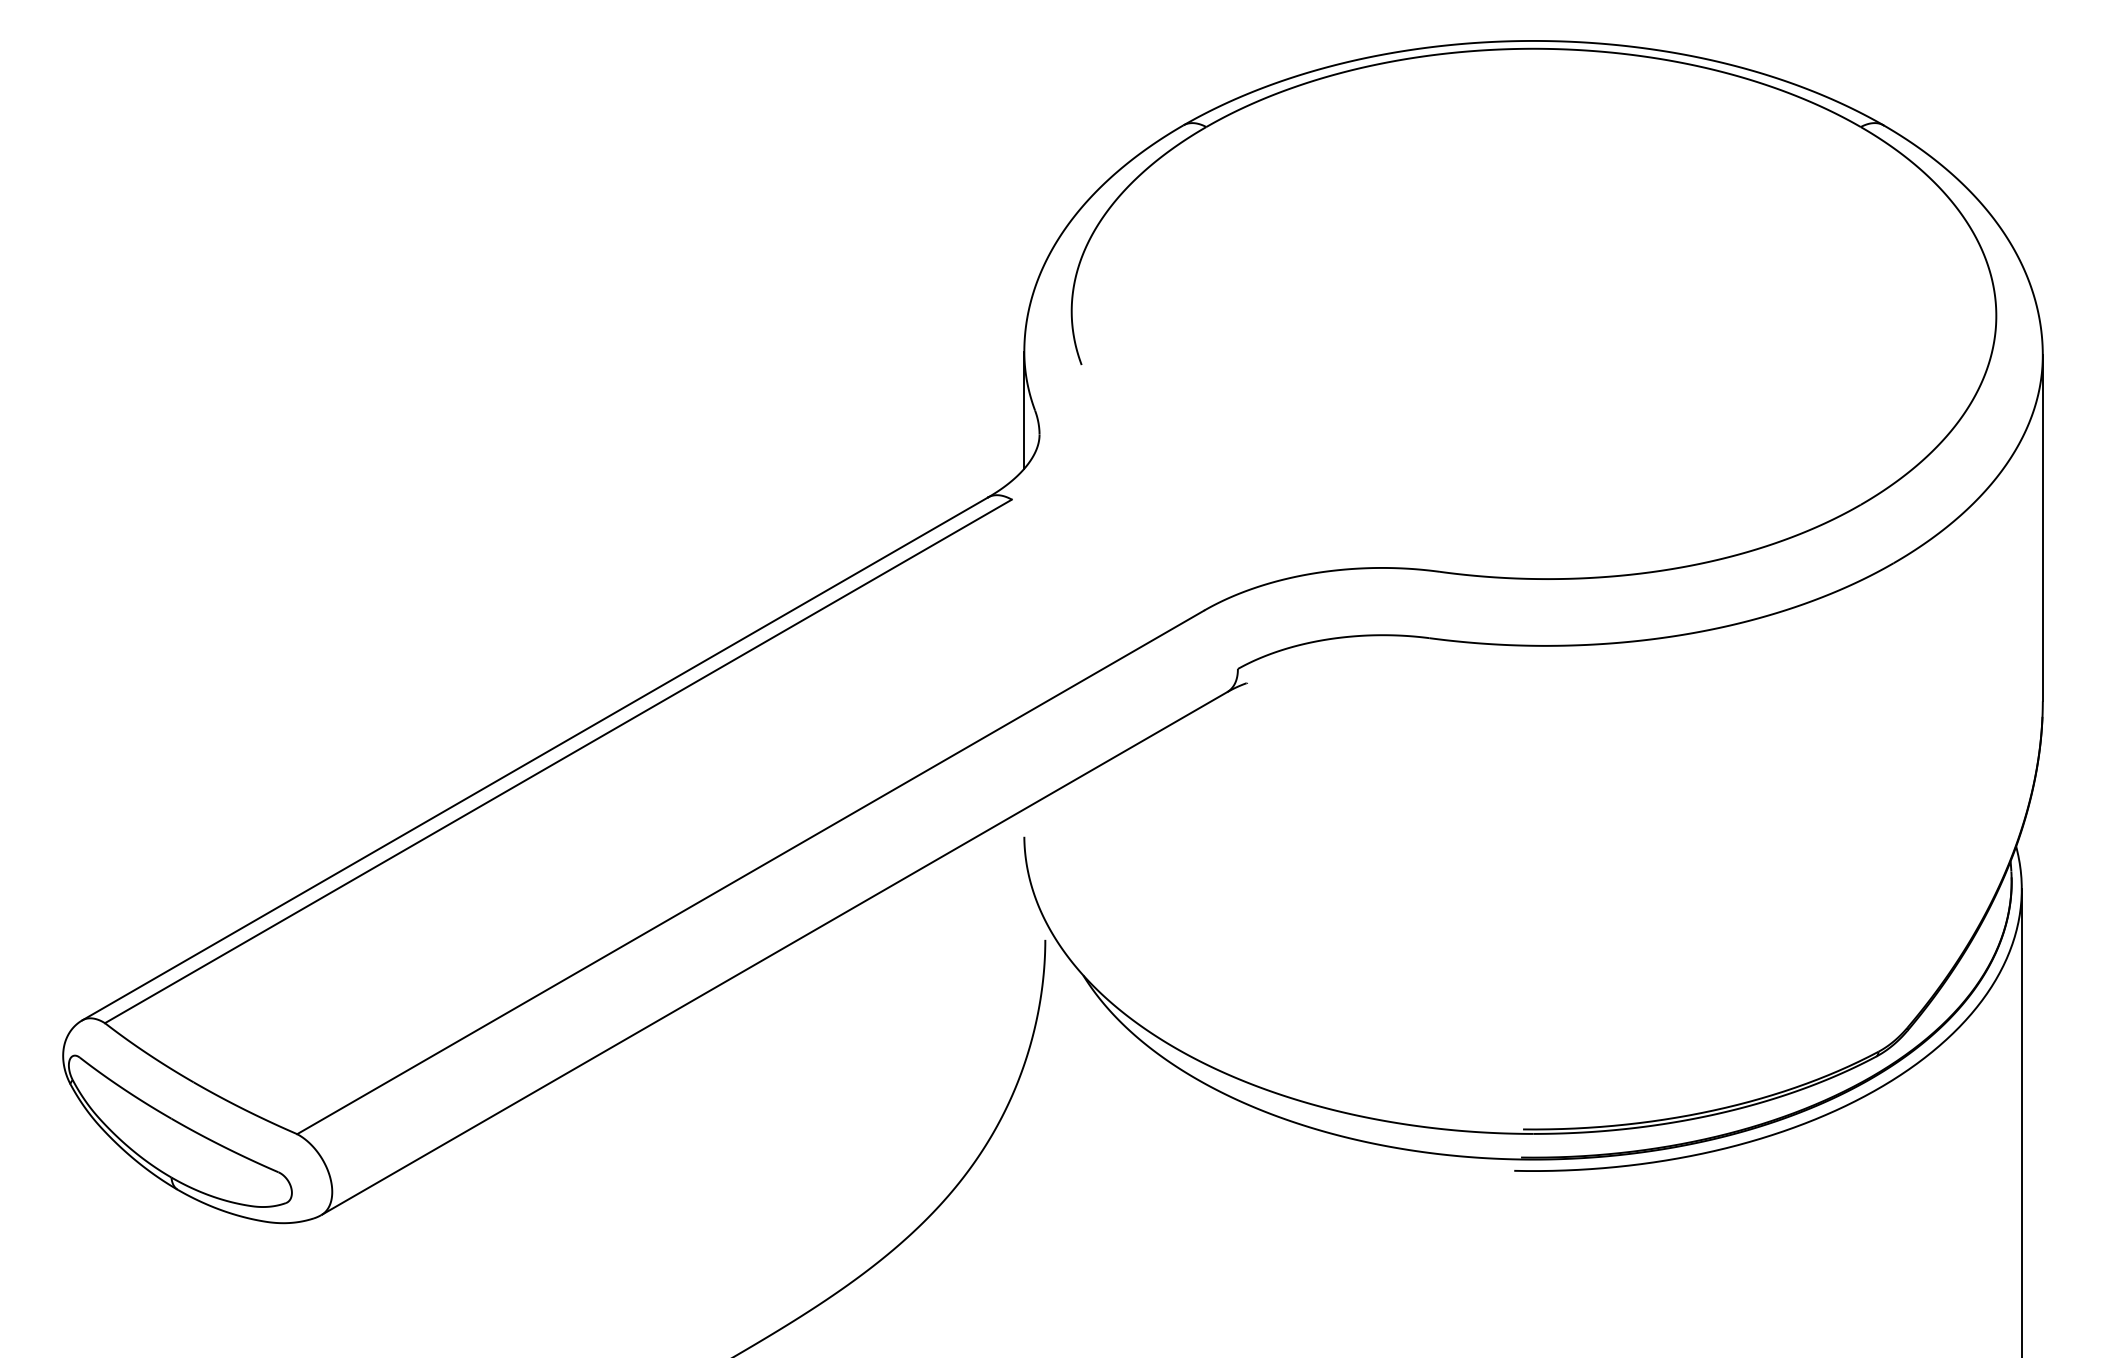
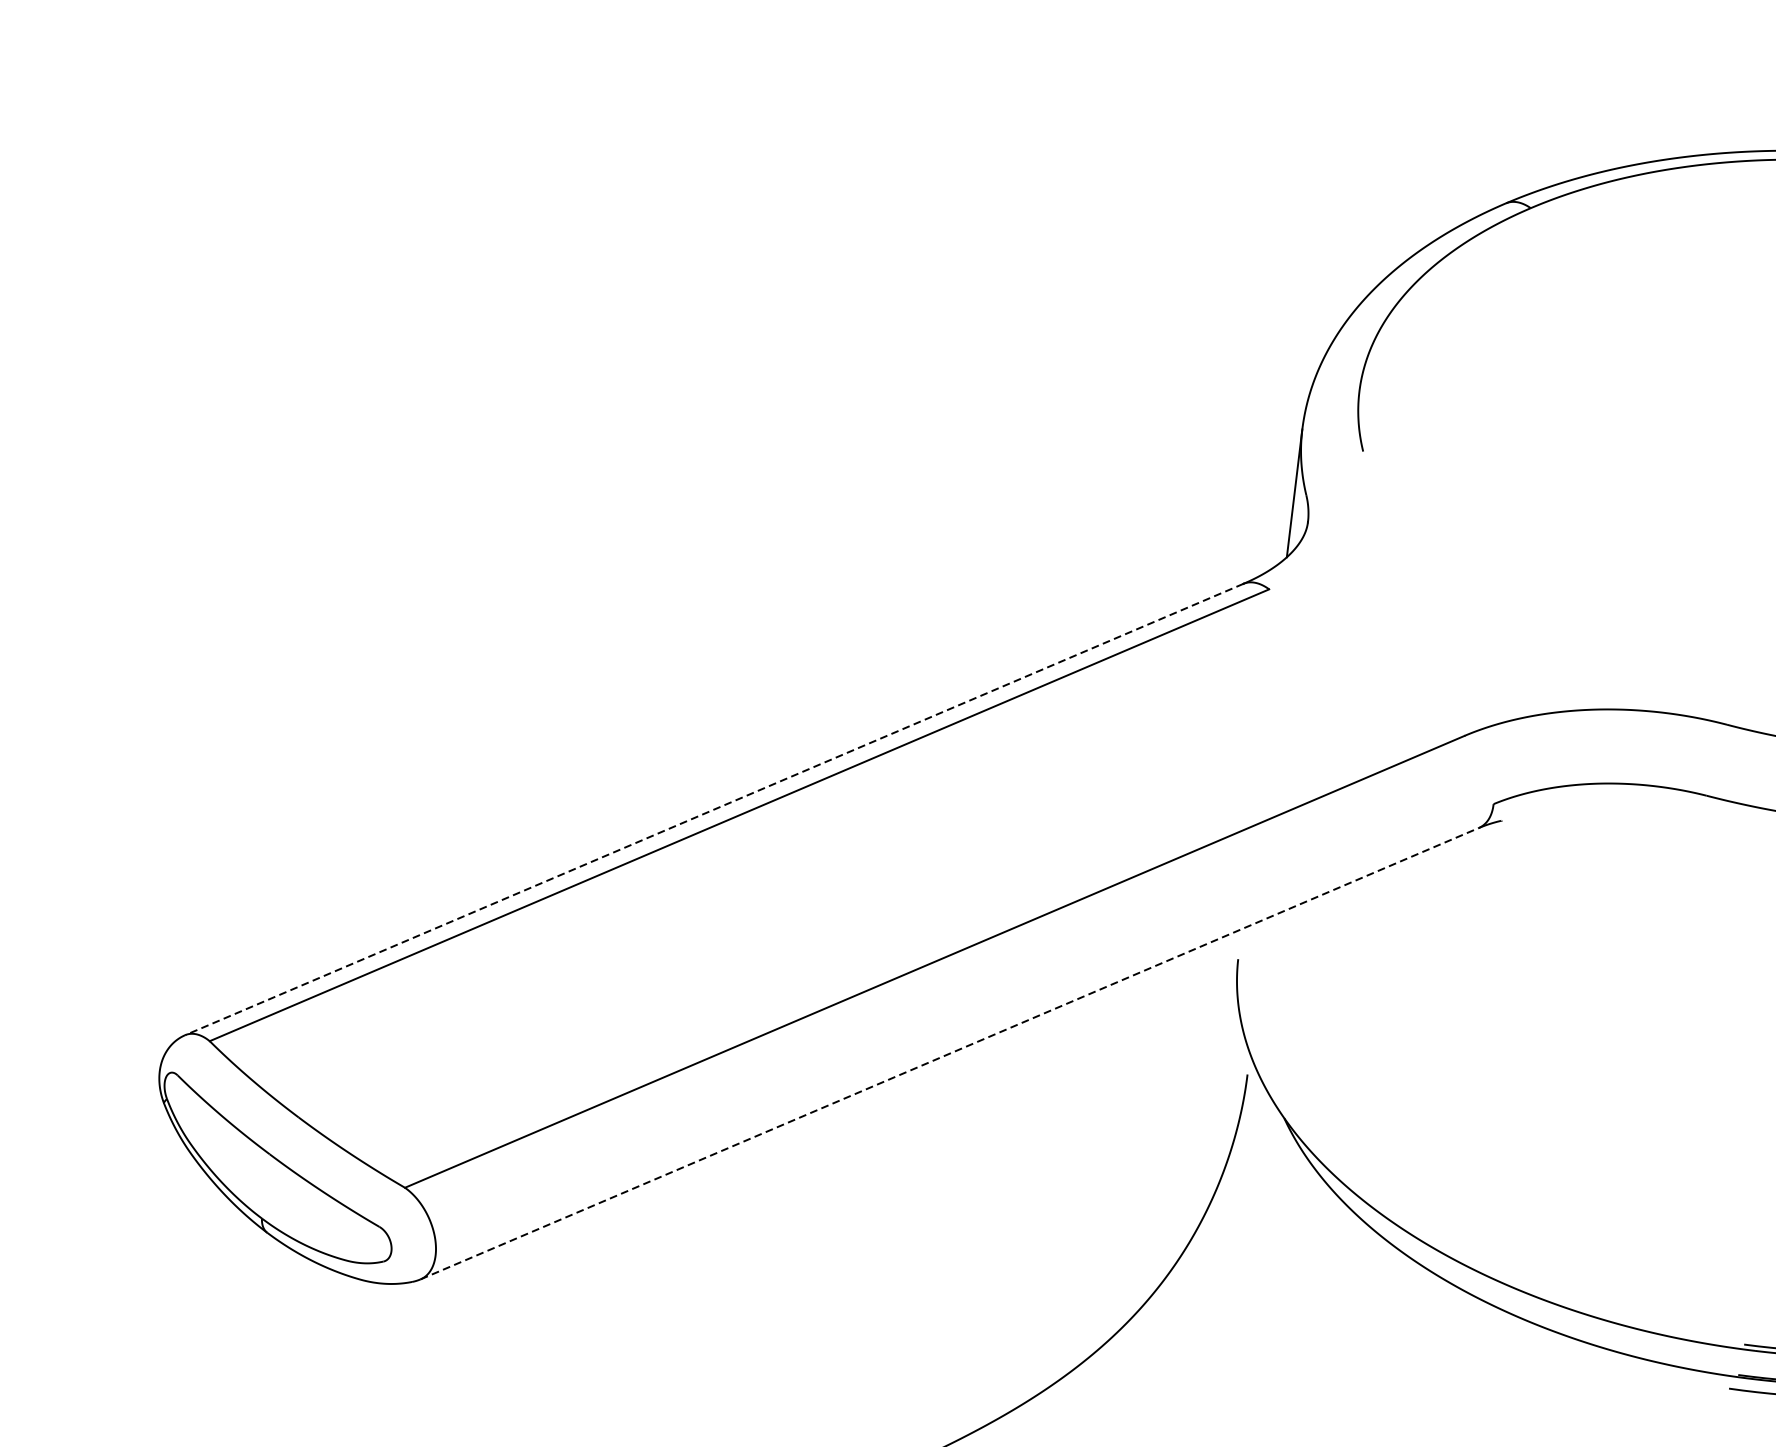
line: (535, 758) -> (714, 809), solid -> dashed
line: (774, 953) -> (950, 1053), solid -> dashed

